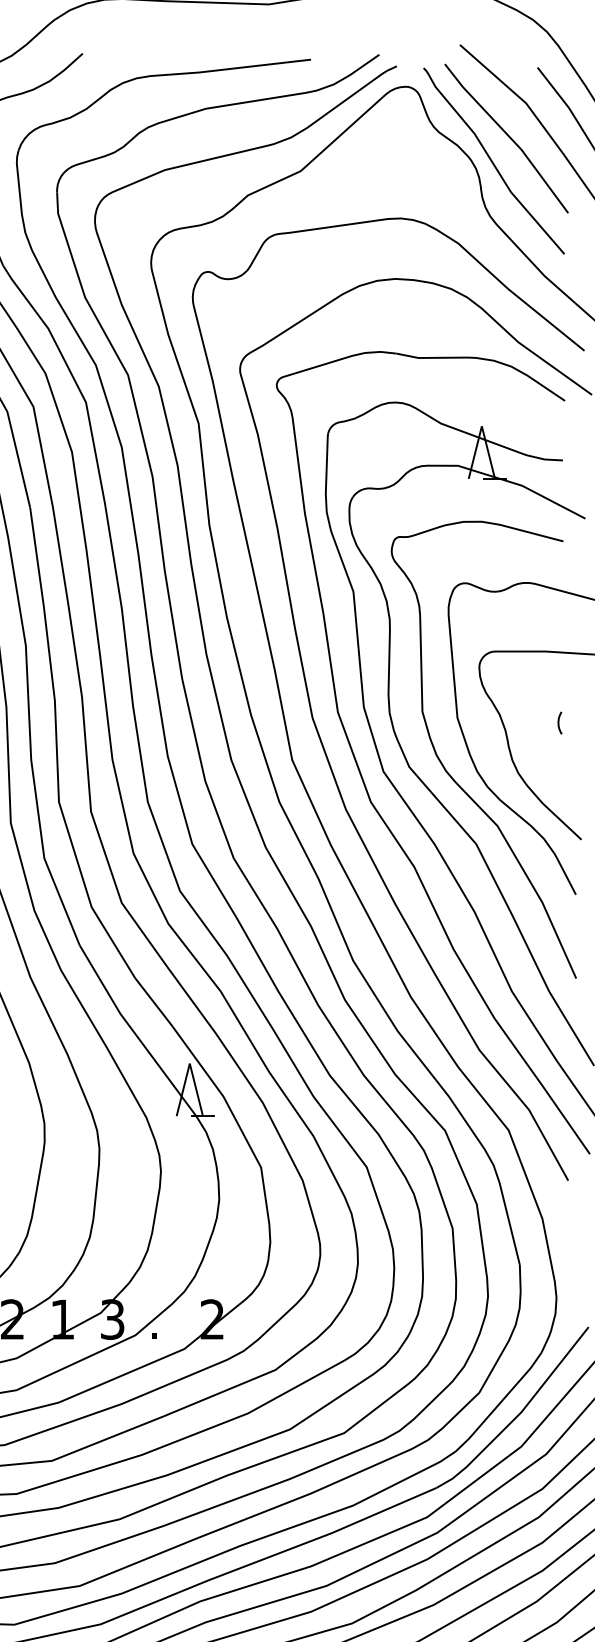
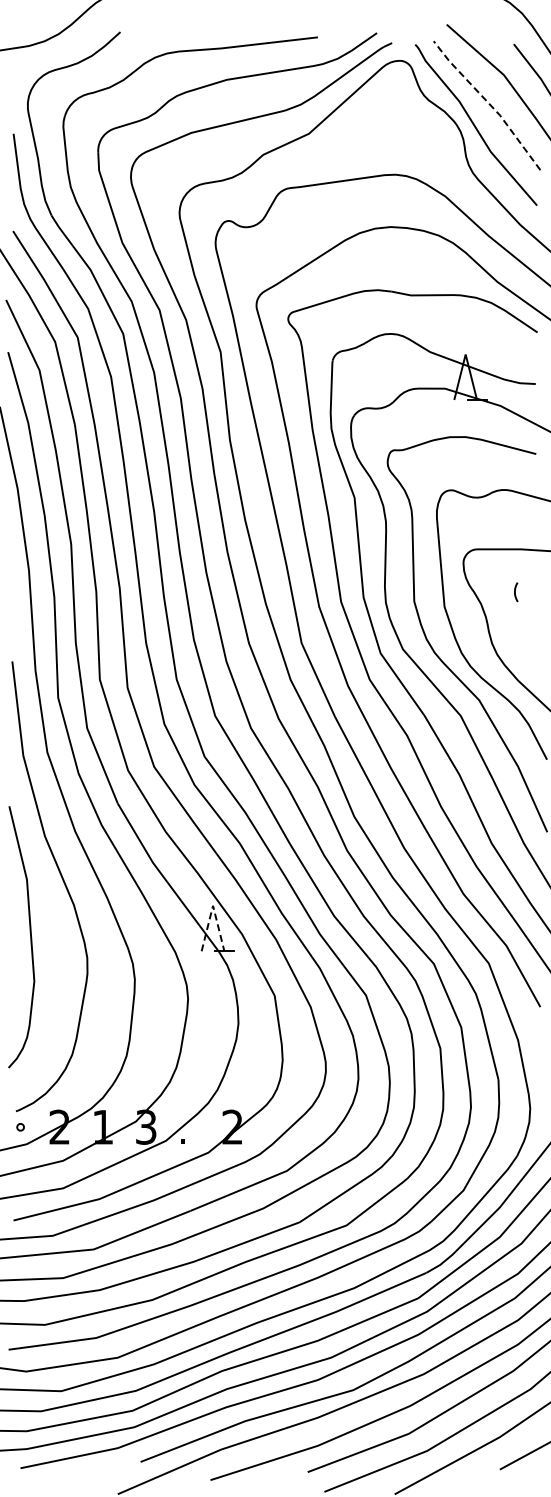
line: (509, 136) -> (489, 103), solid -> dashed
curve: (559, 723) -> (515, 592), moved
line: (190, 1063) -> (213, 905), solid -> dashed

